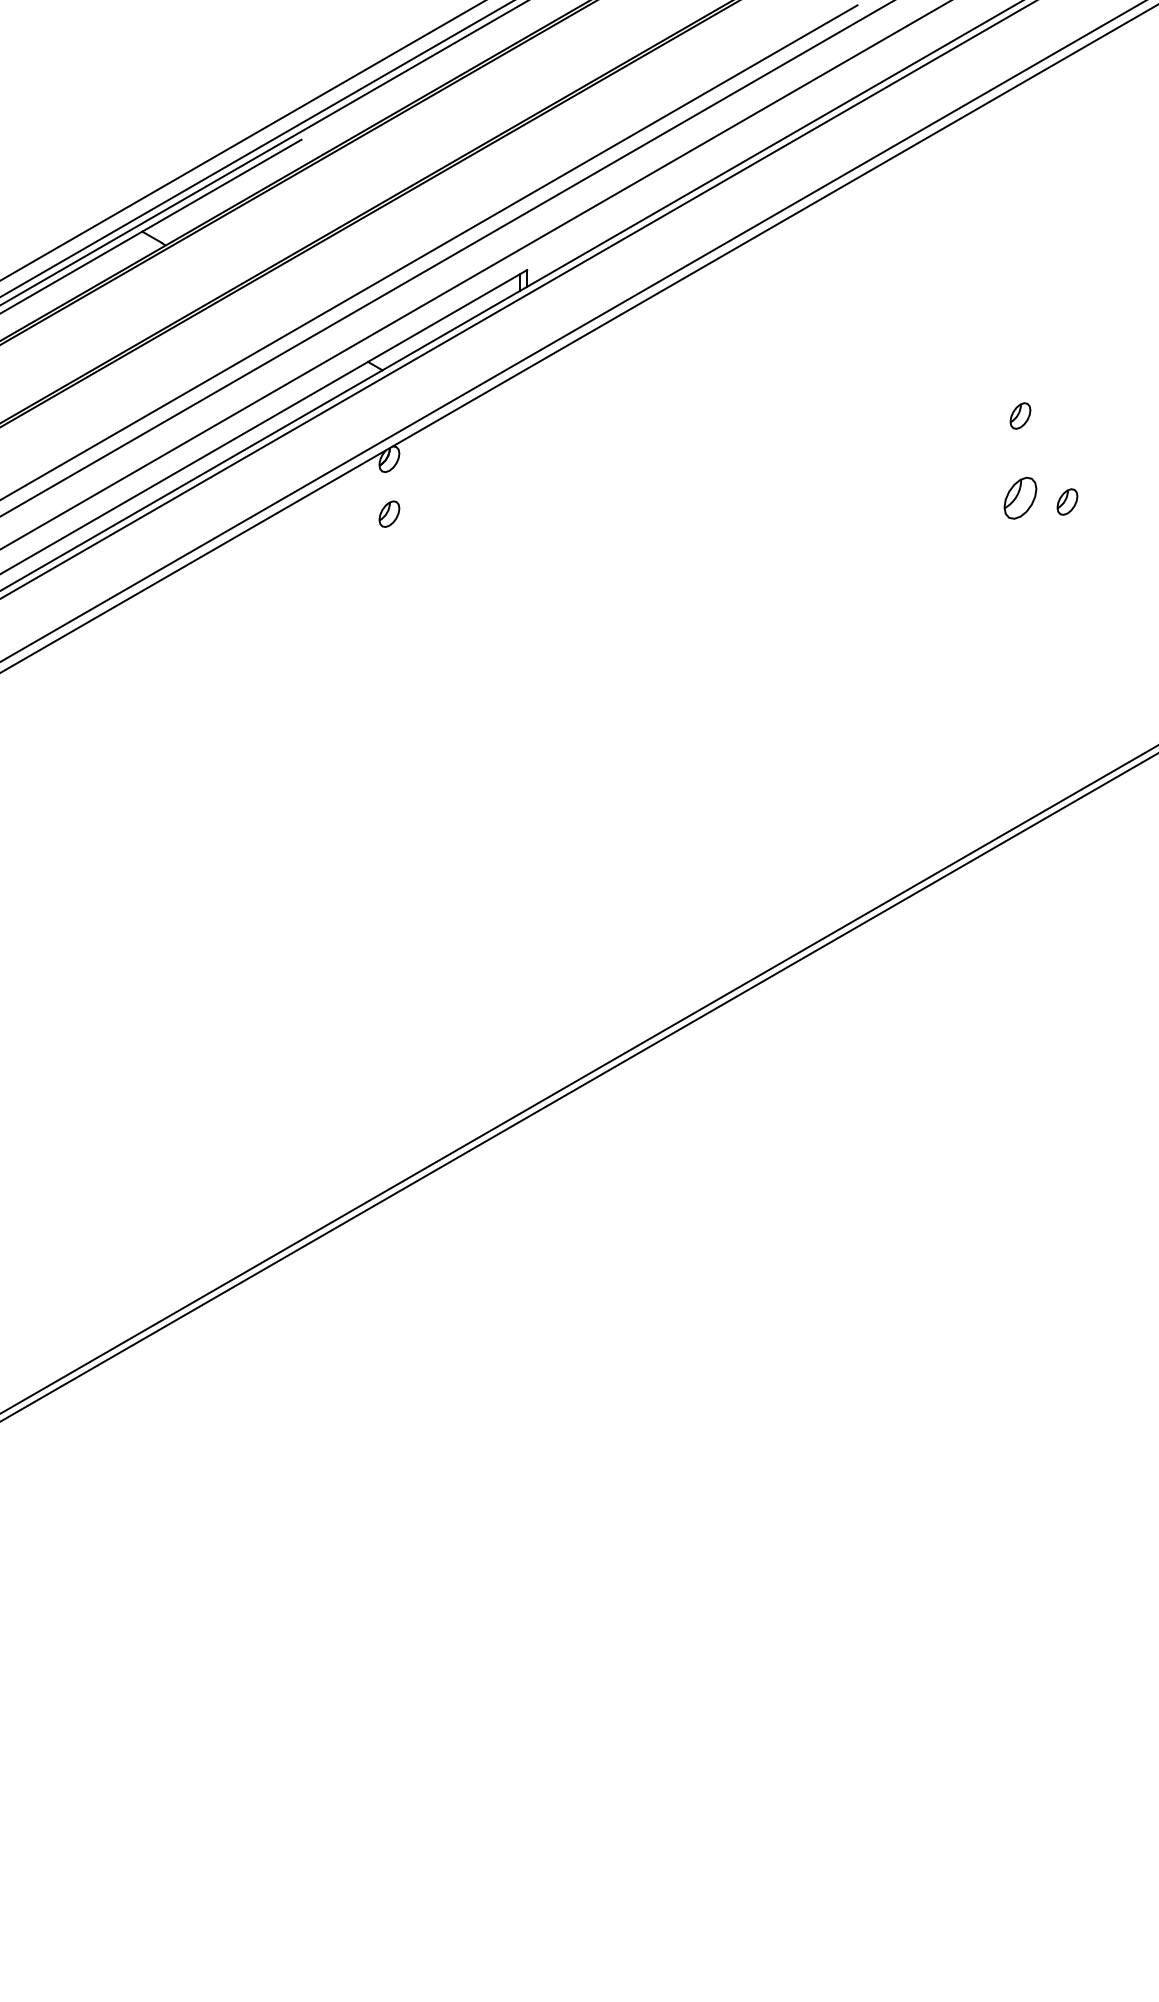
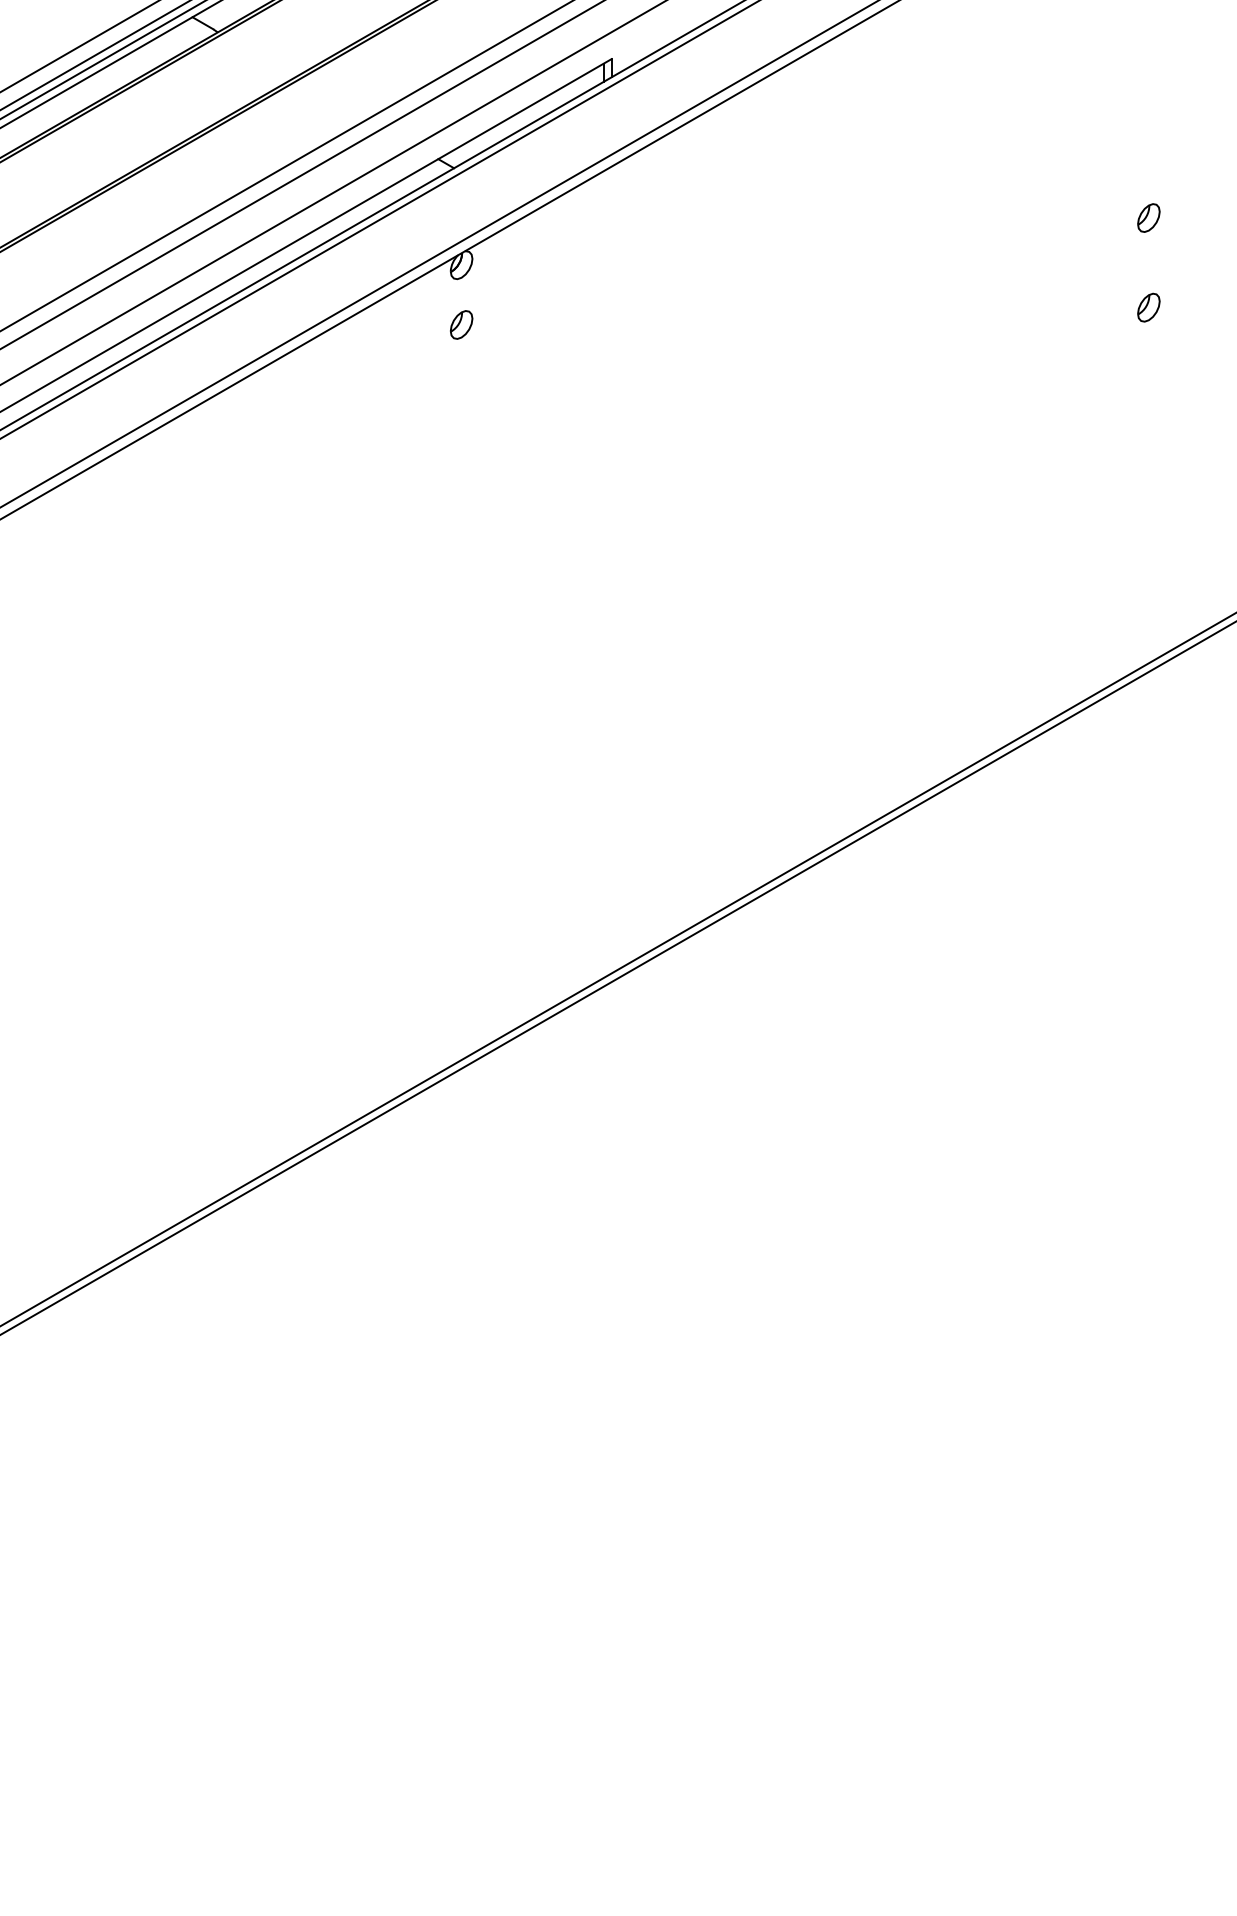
part: (1020, 498) -> (1148, 307), size x0.62
part: (1067, 501) -> (1200, 311), removed

